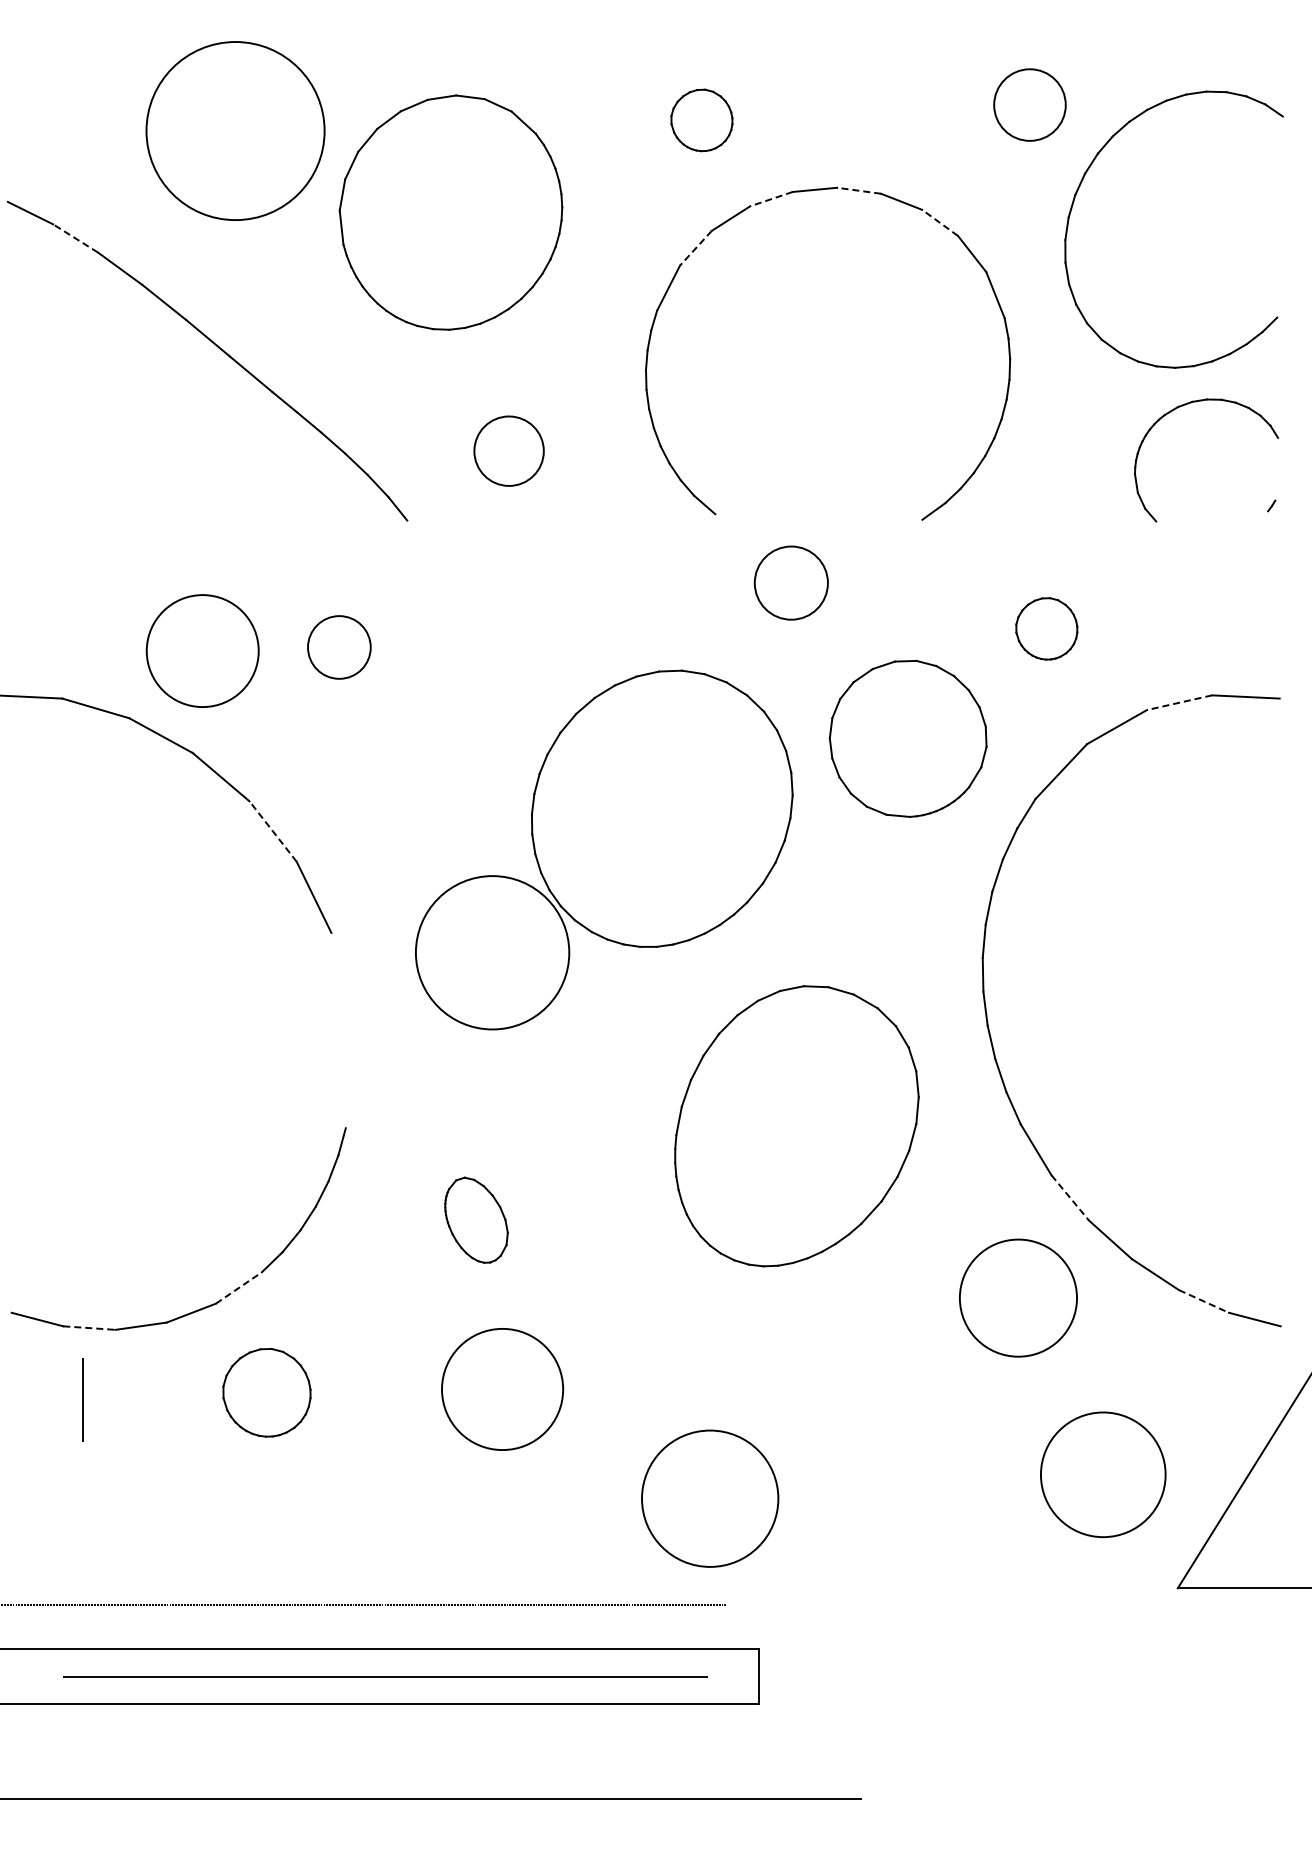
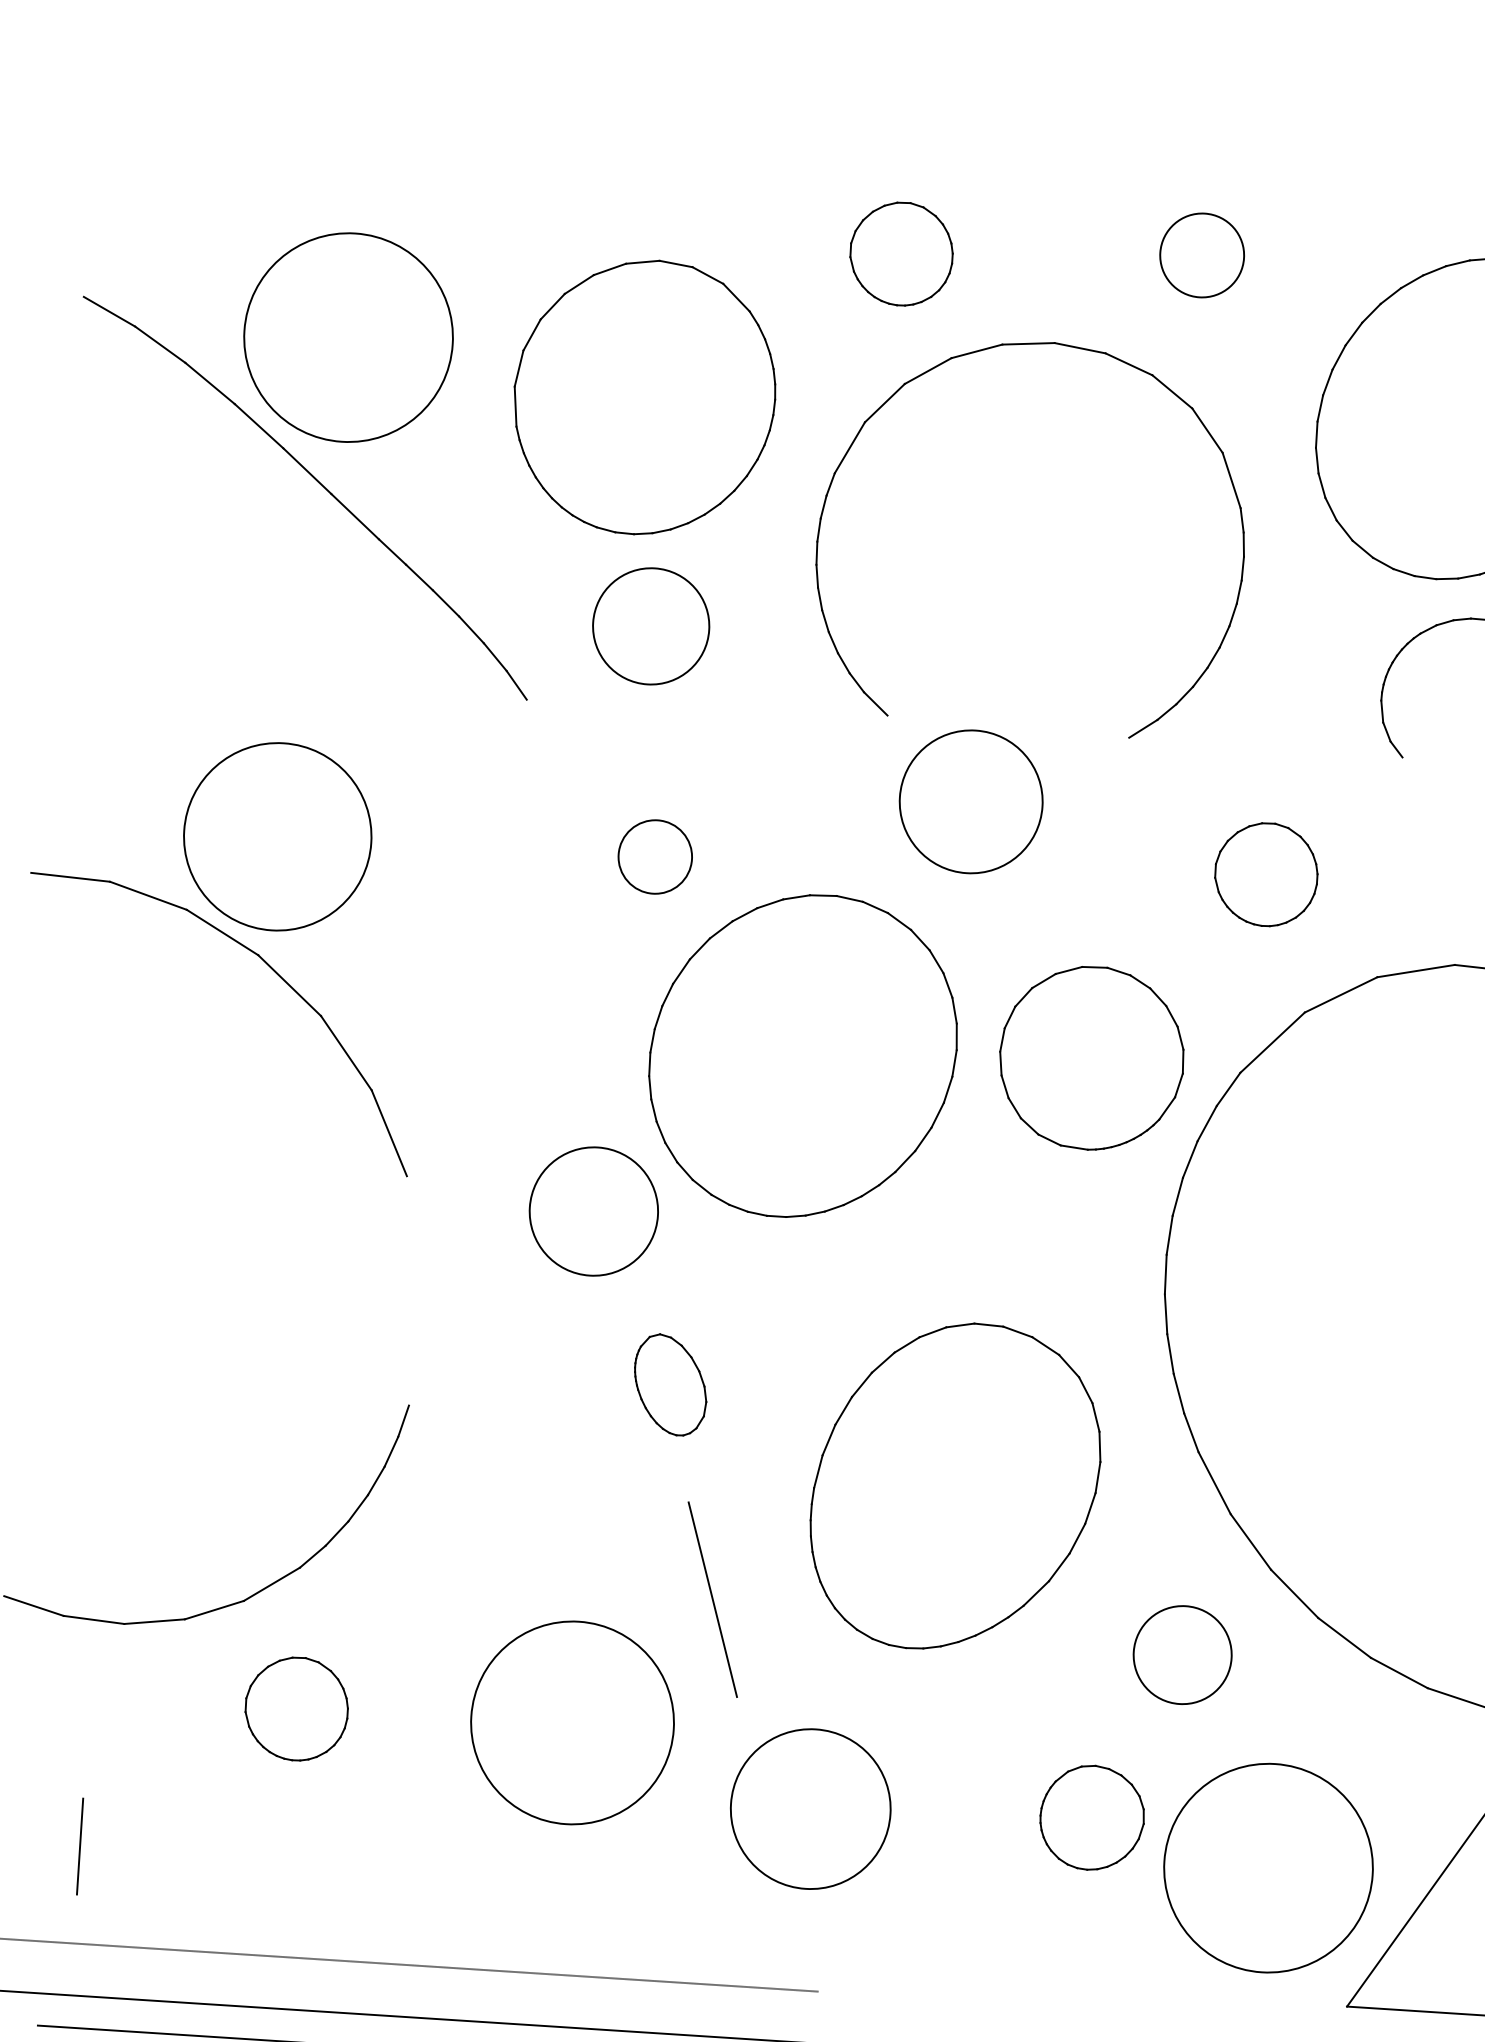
circle: (1029, 104) -> (1201, 254), moved
part: (701, 120) -> (901, 254), size x1.43
circle: (235, 130) -> (348, 336), moved
line: (858, 190) -> (1079, 347), dashed -> solid
line: (771, 199) -> (976, 351), dashed -> solid
part: (450, 212) -> (644, 397), moved
line: (939, 222) -> (1171, 391), dashed -> solid
line: (75, 238) -> (160, 344), dashed -> solid
line: (695, 248) -> (884, 403), dashed -> solid
circle: (508, 450) -> (650, 625), size x1.43
circle: (791, 583) -> (971, 802), size x1.67
part: (1046, 628) -> (1266, 874), size x1.43
circle: (339, 647) -> (655, 857), moved
circle: (202, 651) -> (277, 837), size x1.43
line: (1179, 702) -> (1416, 970), dashed -> solid
part: (907, 738) -> (1091, 1057), moved
line: (272, 831) -> (345, 1053), dashed -> solid
circle: (492, 952) -> (593, 1211), size x0.71
part: (796, 1126) -> (955, 1487), moved
line: (1070, 1198) -> (1251, 1542), dashed -> solid
part: (476, 1219) -> (670, 1384), moved
line: (615, 1276) -> (713, 1599), added
line: (238, 1287) -> (271, 1583), dashed -> solid
circle: (1018, 1297) -> (1182, 1654), size x0.71
line: (1204, 1301) -> (1399, 1673), dashed -> solid
line: (89, 1328) -> (94, 1620), dashed -> solid
circle: (502, 1389) -> (572, 1722), size x1.43
line: (82, 1399) -> (79, 1846), moved
part: (950, 1441) -> (1092, 1817), added
circle: (1103, 1474) -> (1268, 1867), size x1.43
circle: (710, 1498) -> (811, 1808), moved

